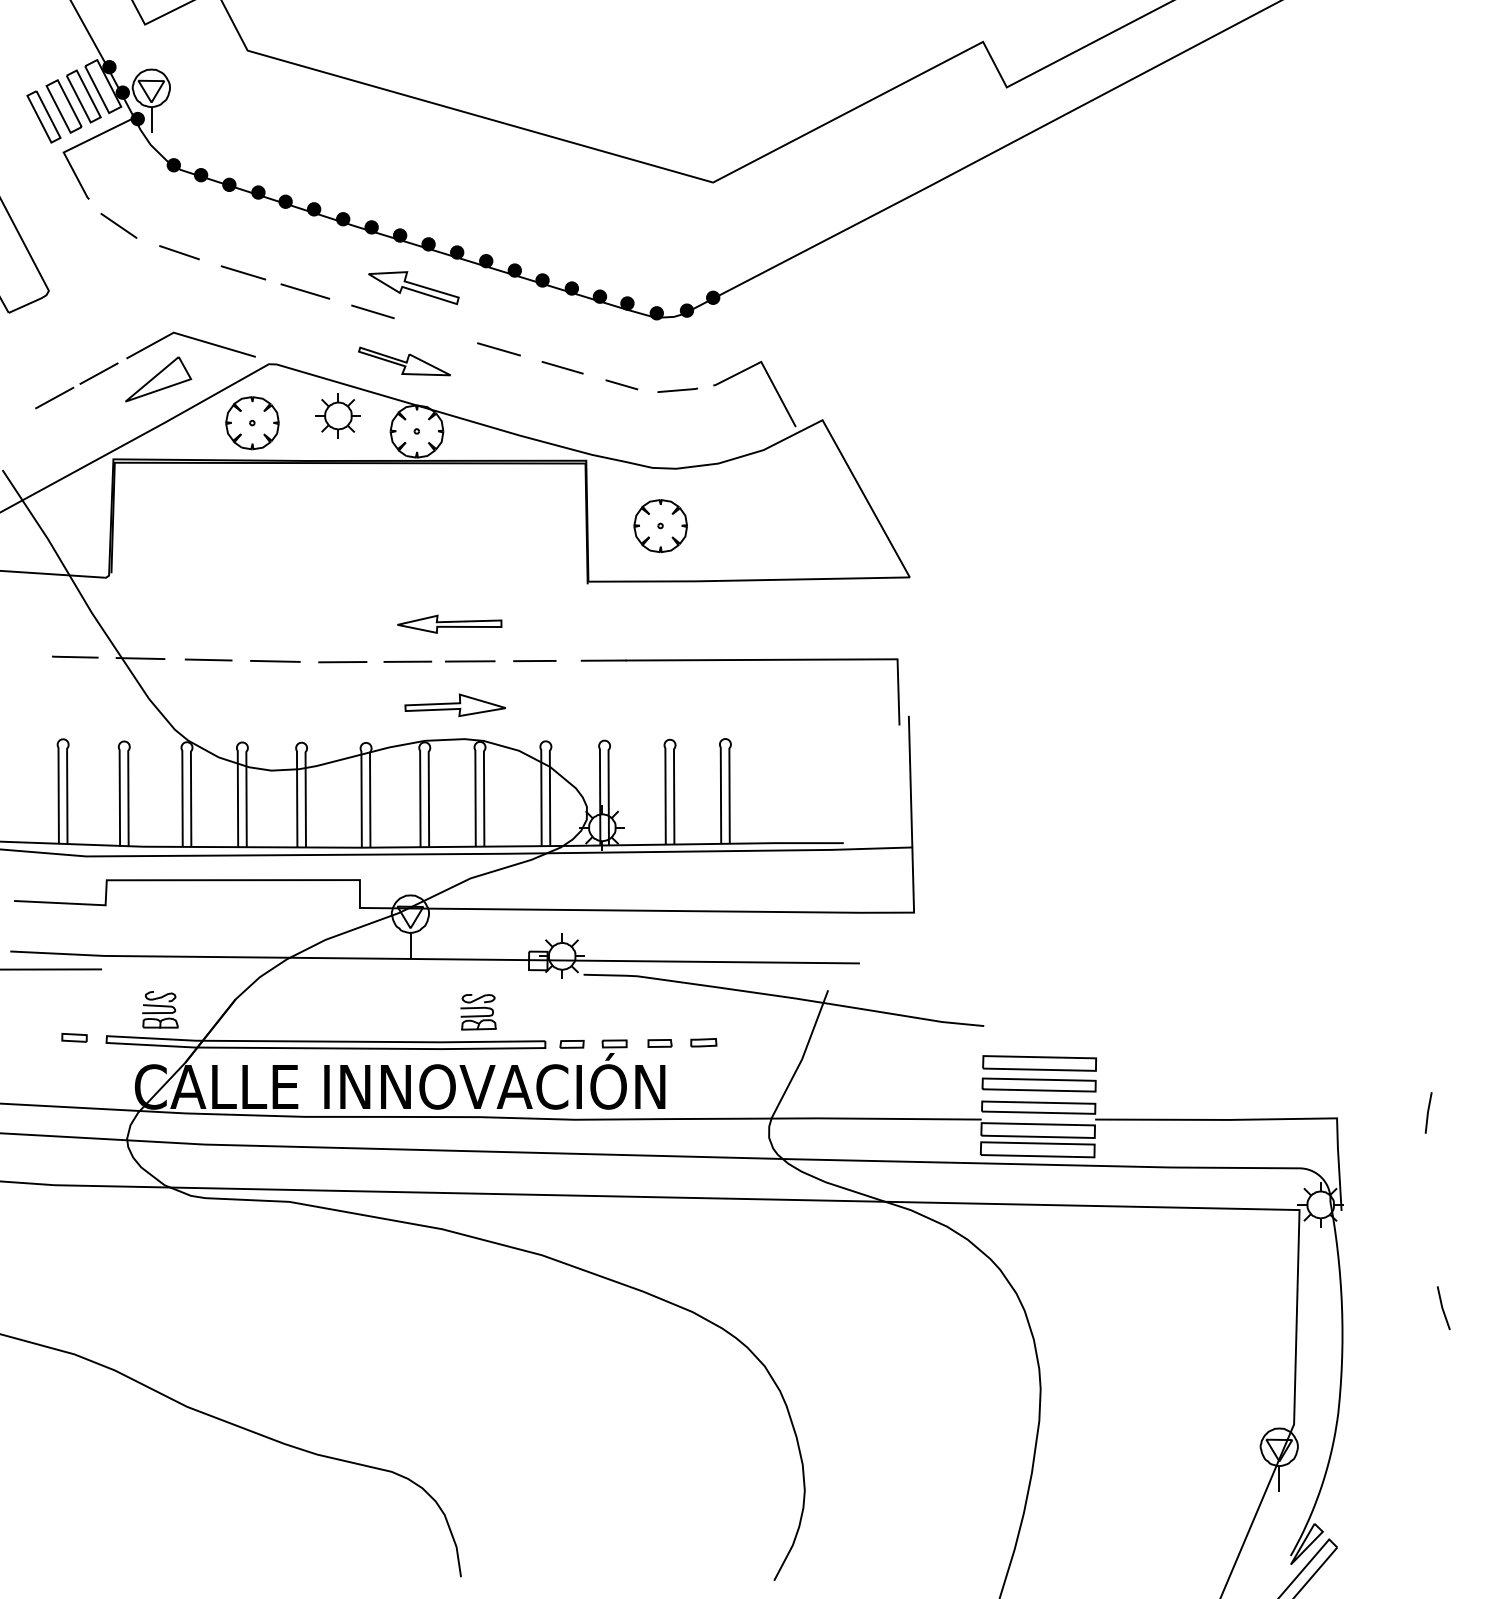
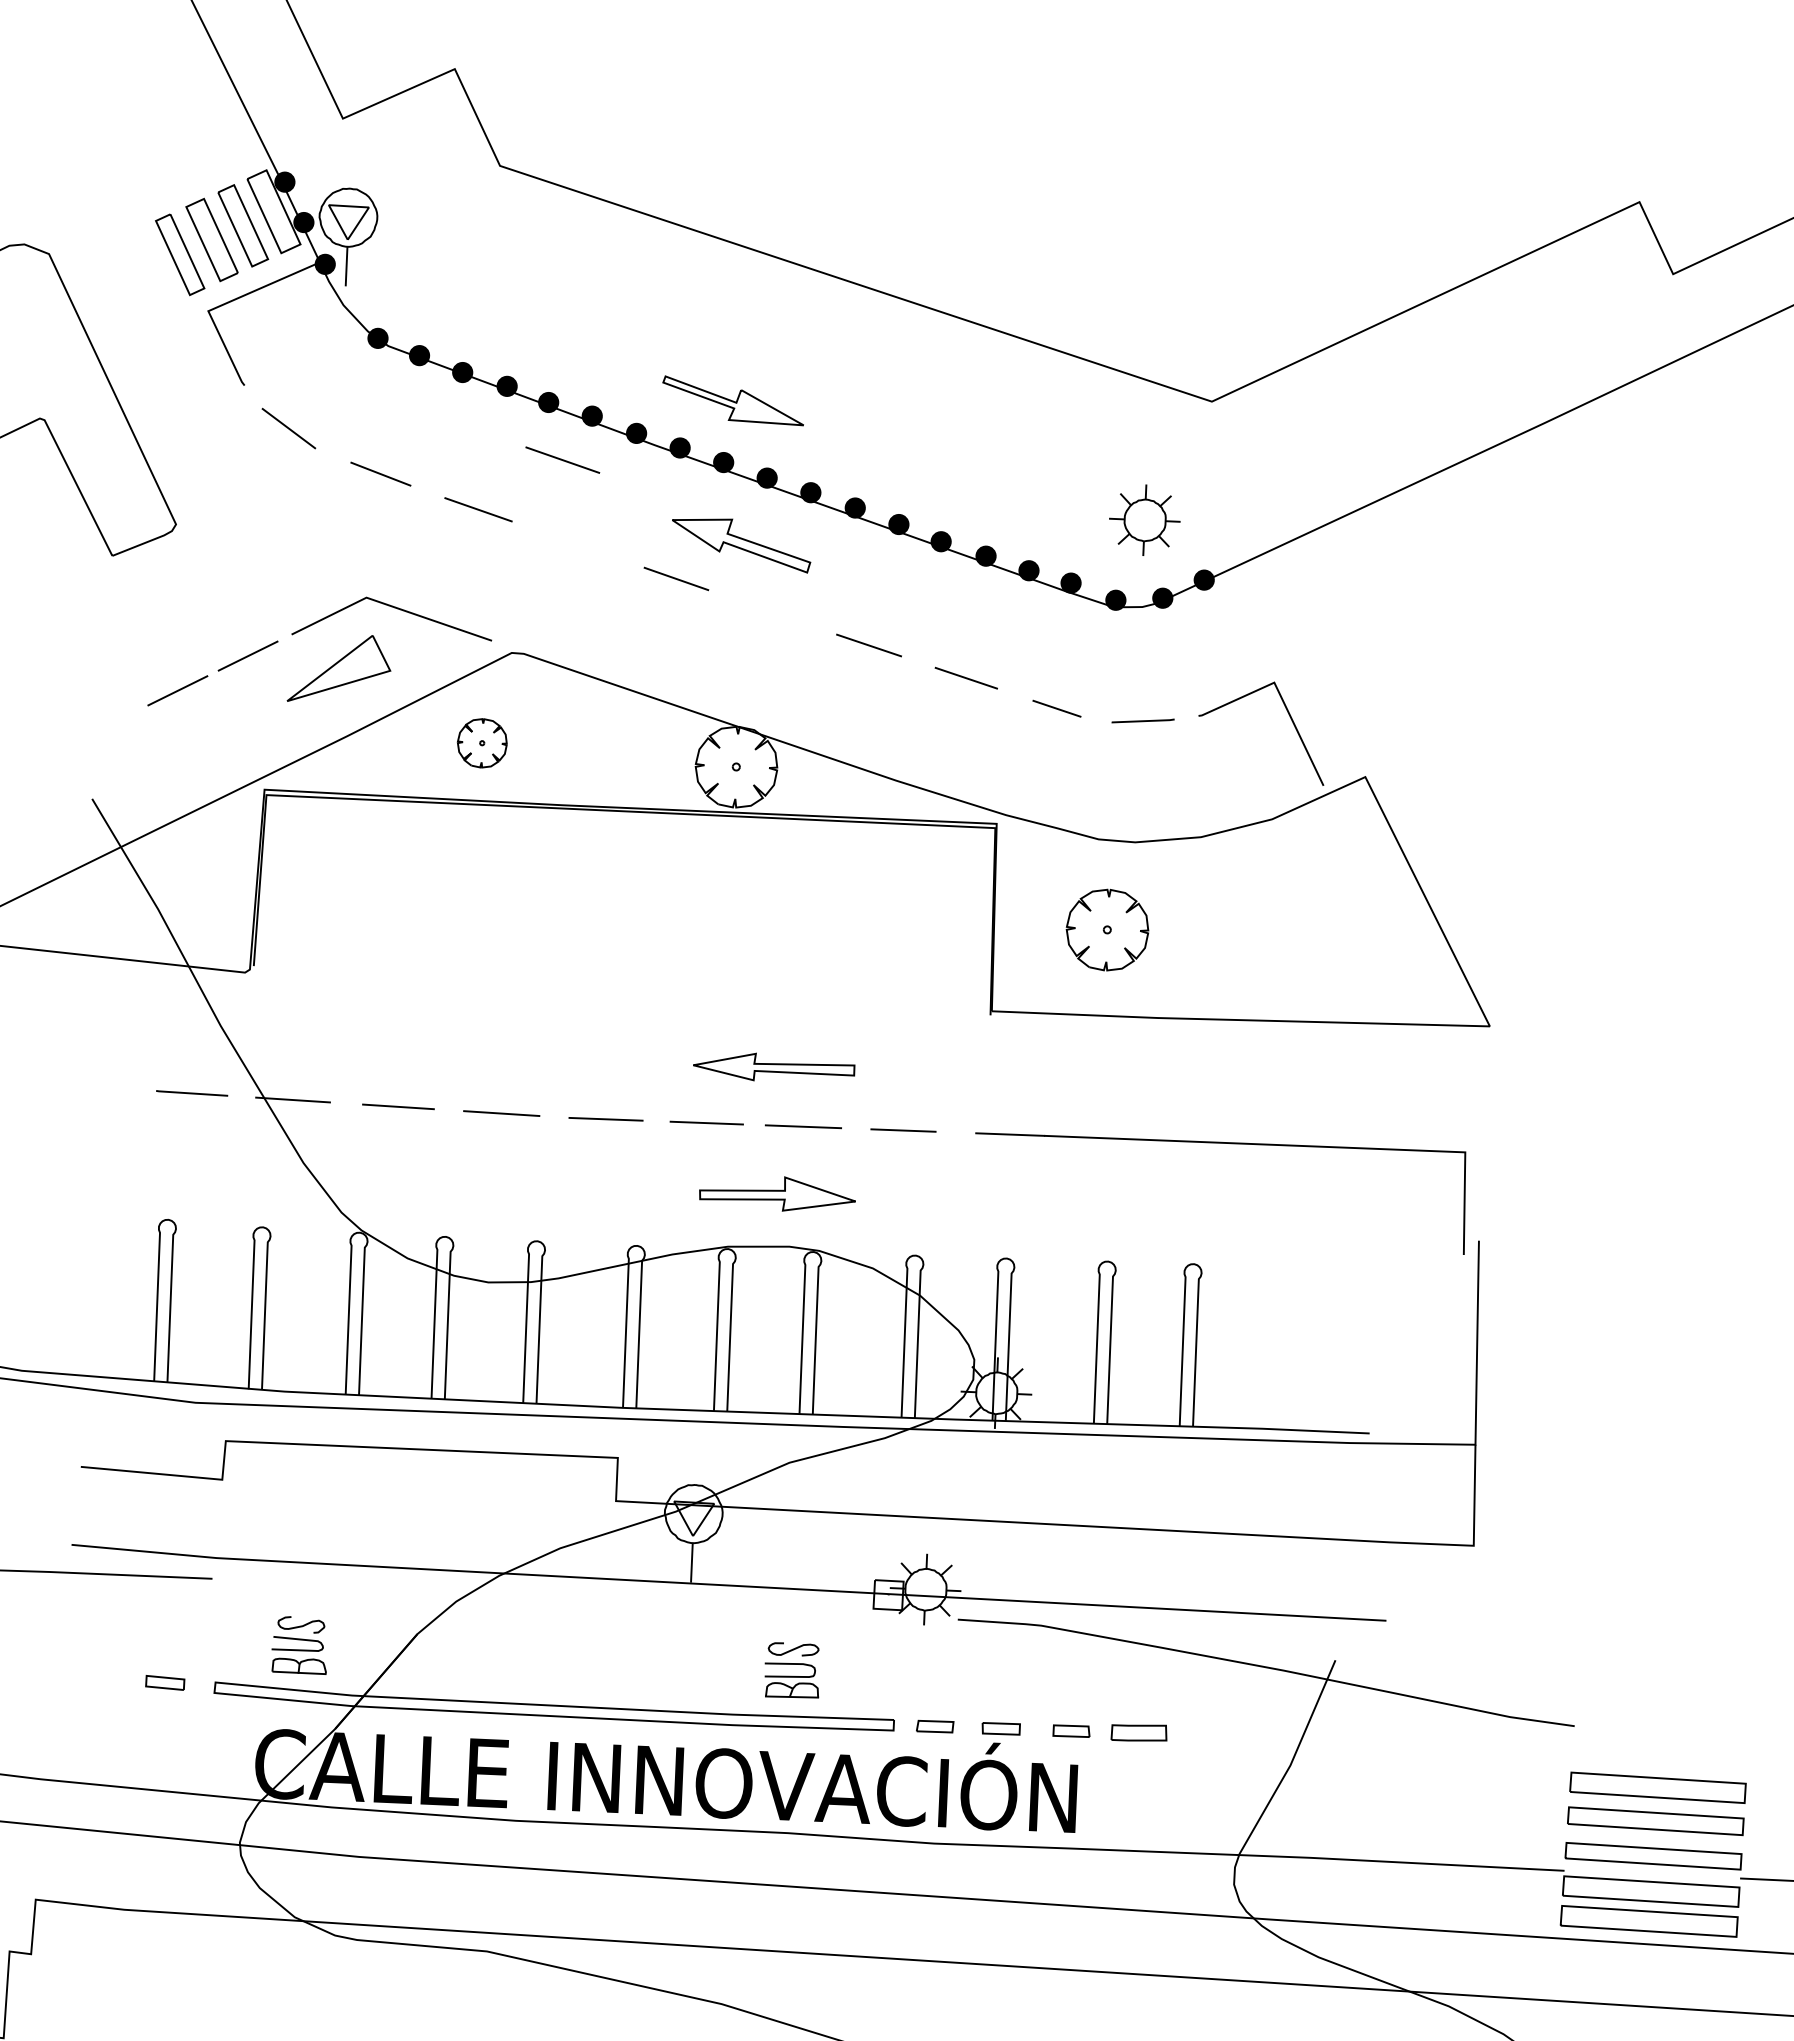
line: (305, 291) -> (562, 460), moved
part: (404, 361) -> (733, 400), moved
part: (337, 415) -> (1143, 519), moved
part: (252, 423) -> (482, 743), size x0.6
part: (703, 1042) -> (1138, 1732), size x1.4

